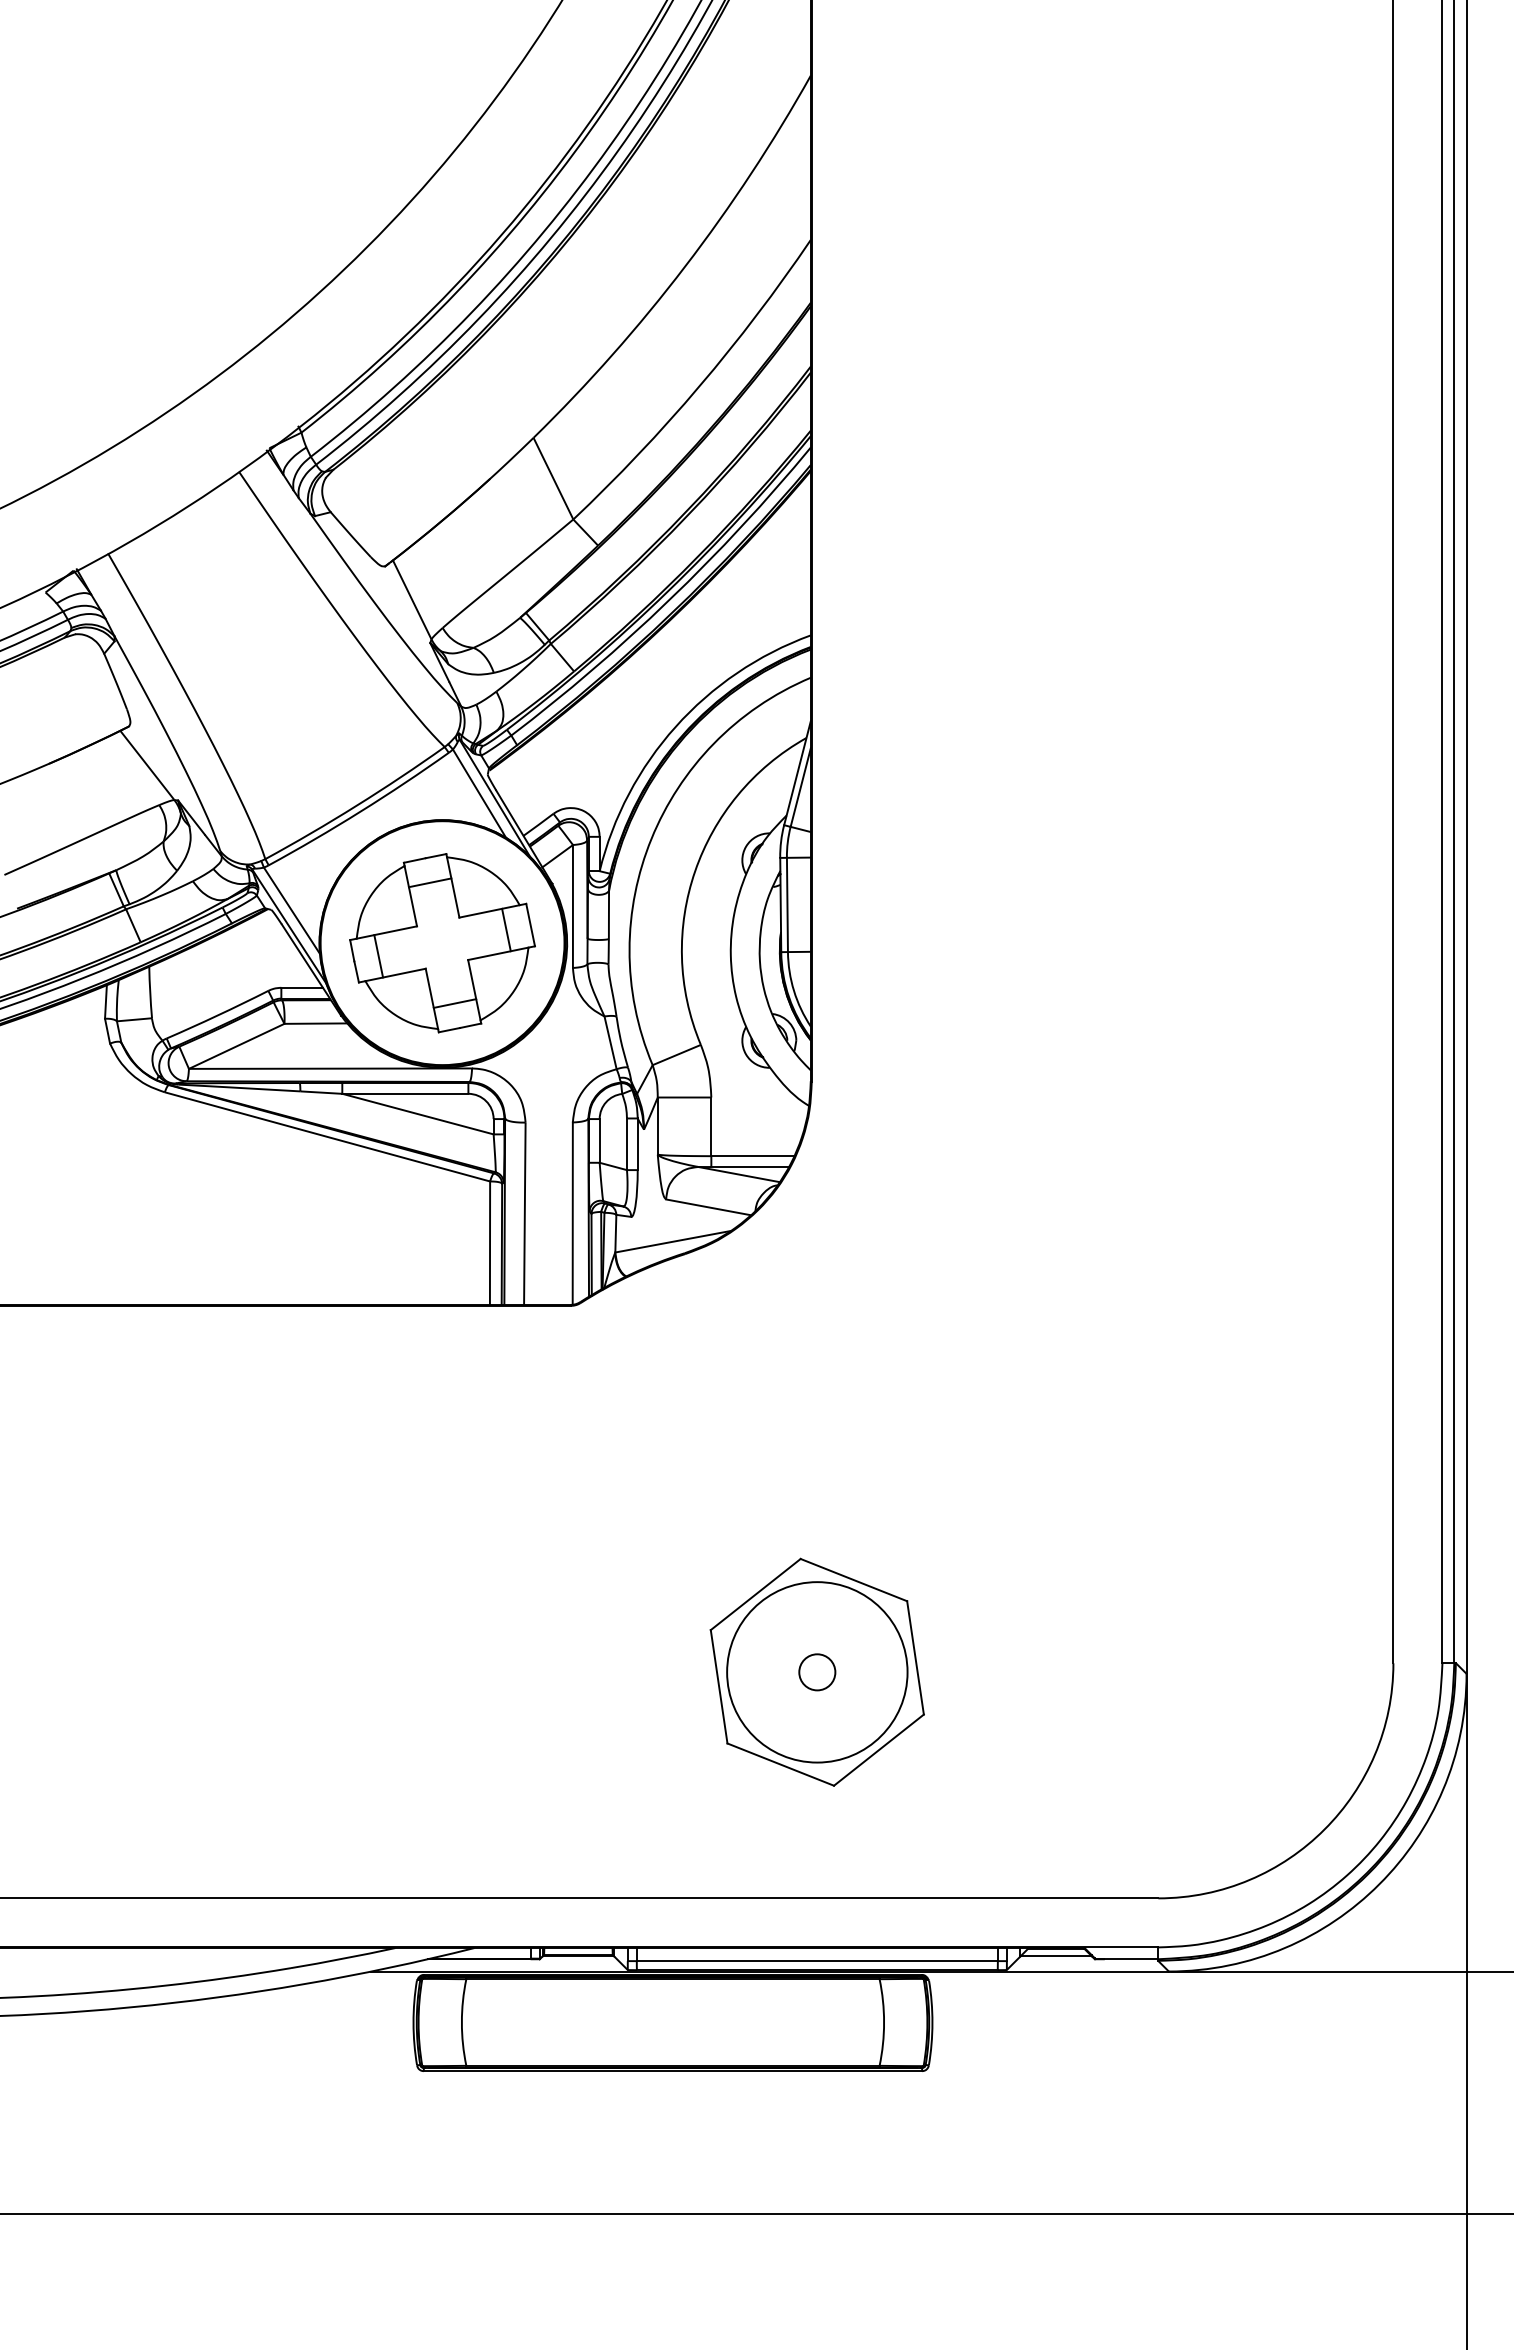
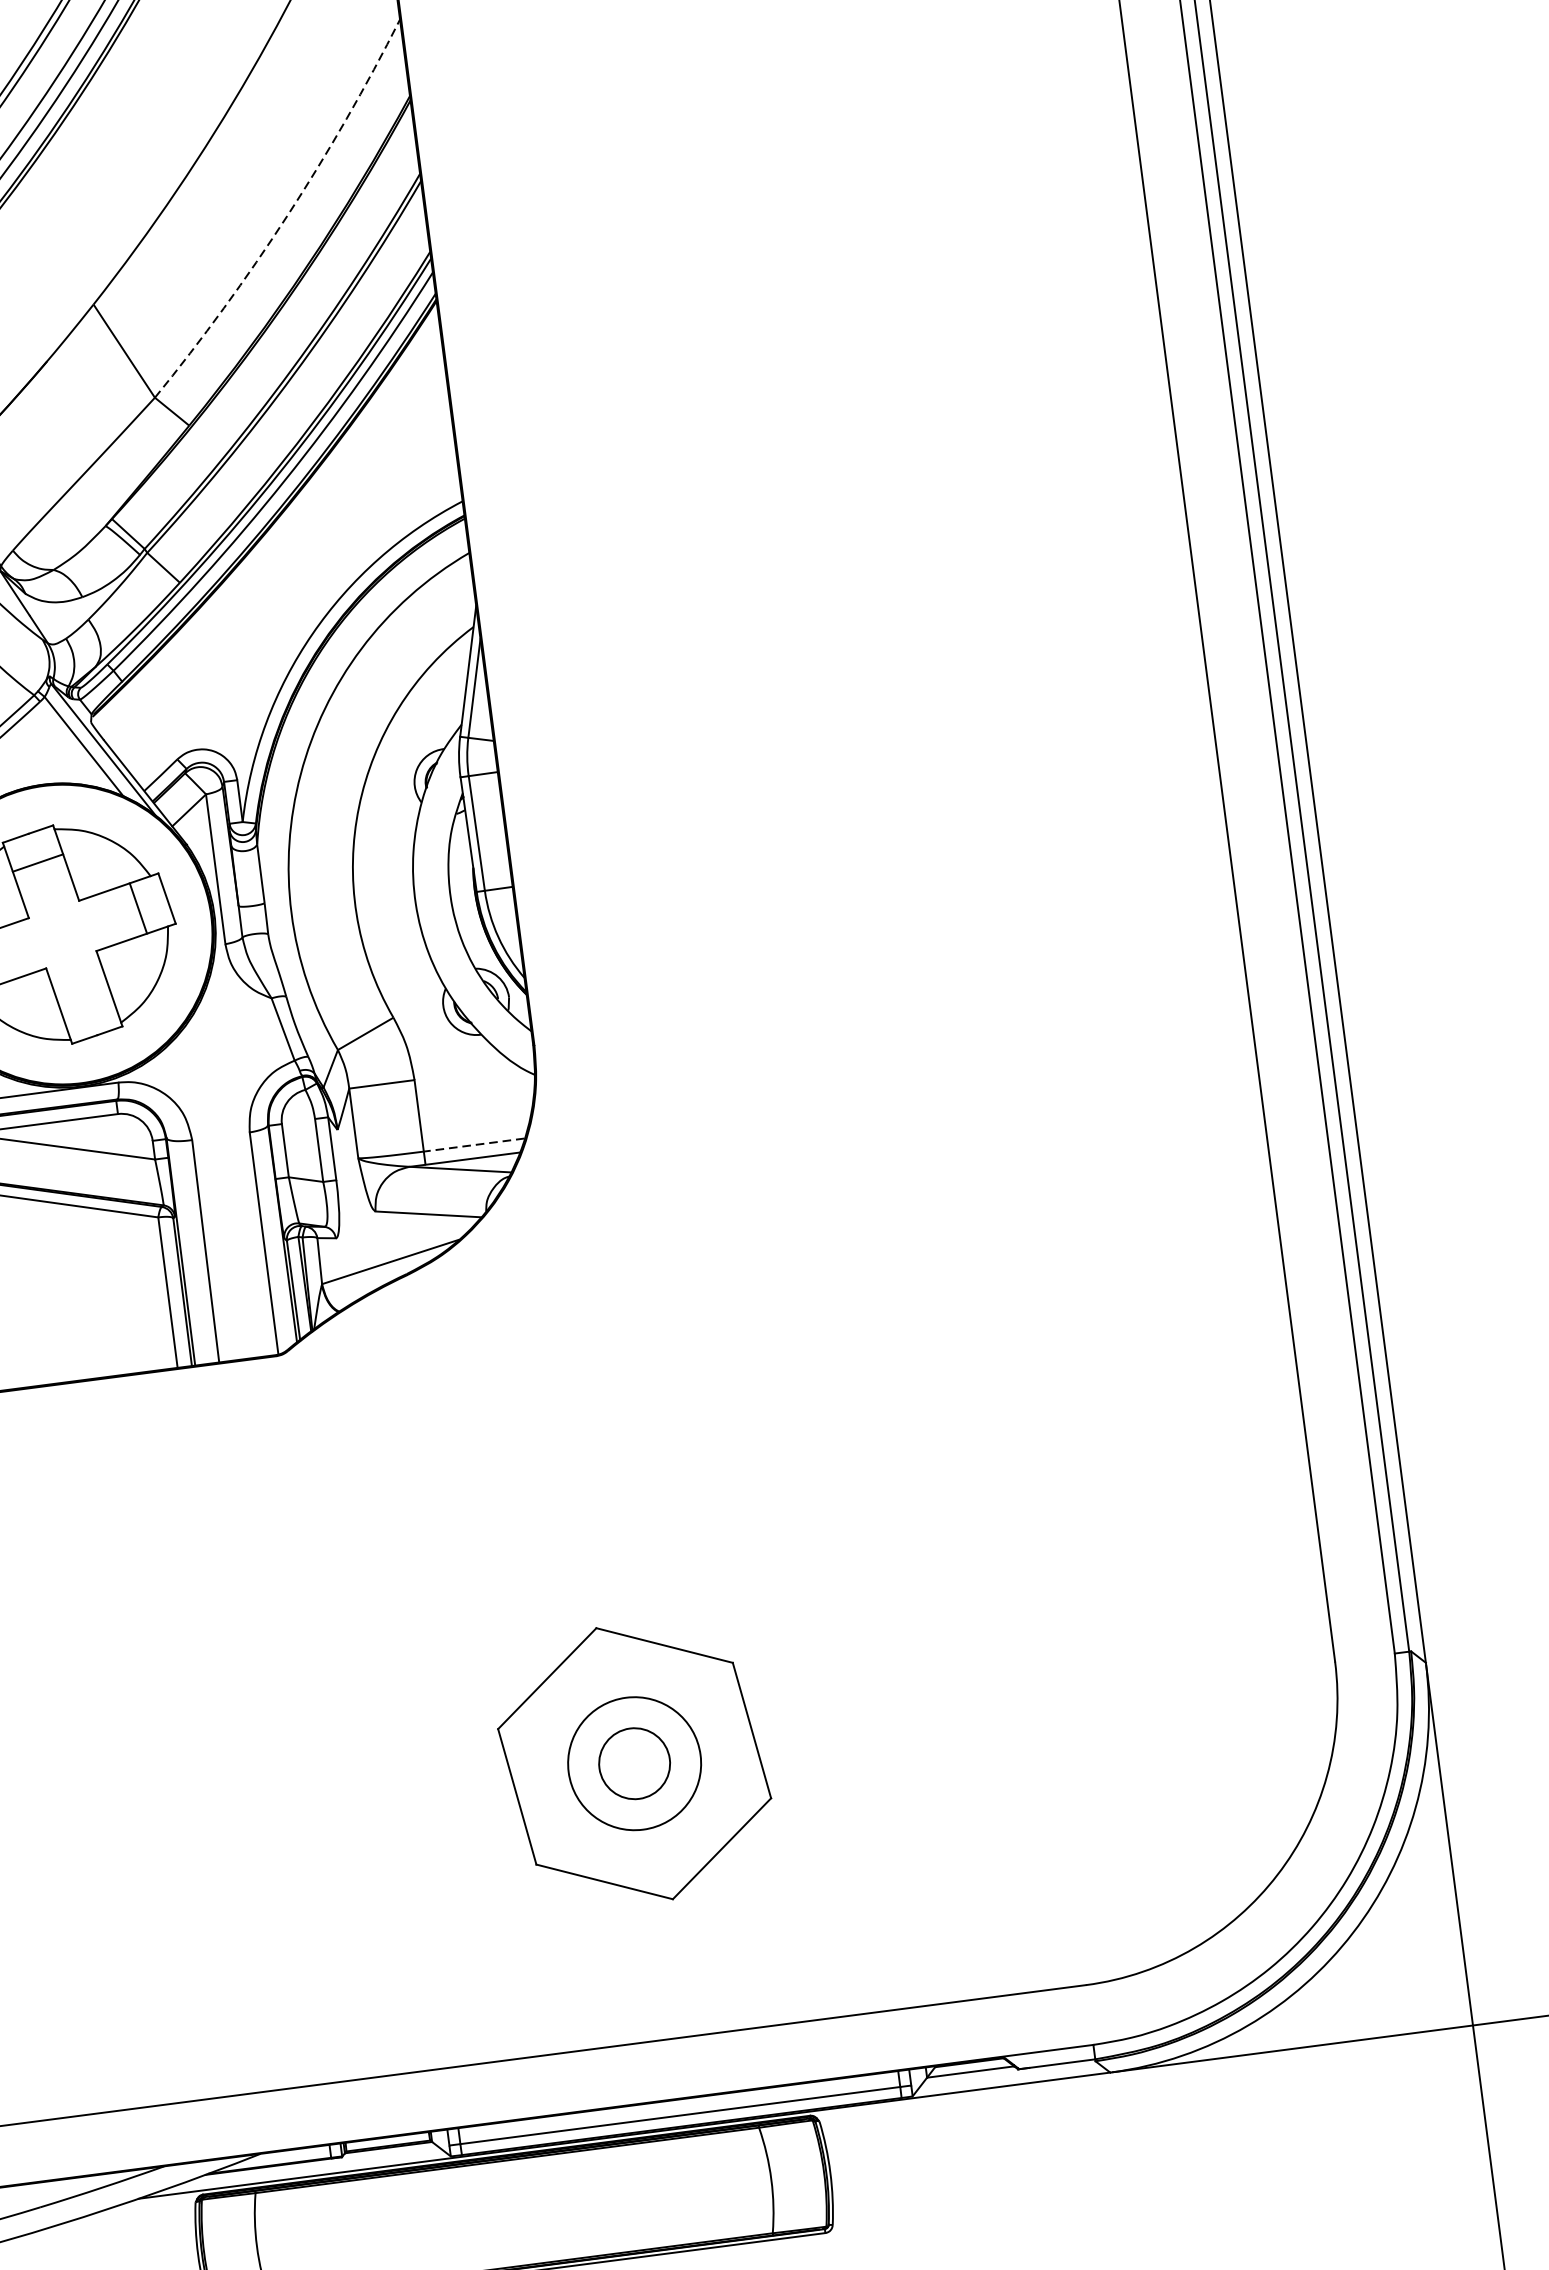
arc: (699, 386) -> (287, 215), solid -> dashed
line: (454, 1003) -> (86, 1006), removed
line: (752, 1156) -> (474, 1145), solid -> dashed
circle: (817, 1672) -> (634, 1763), size x0.6
circle: (817, 1672) -> (634, 1763), size x1.6

